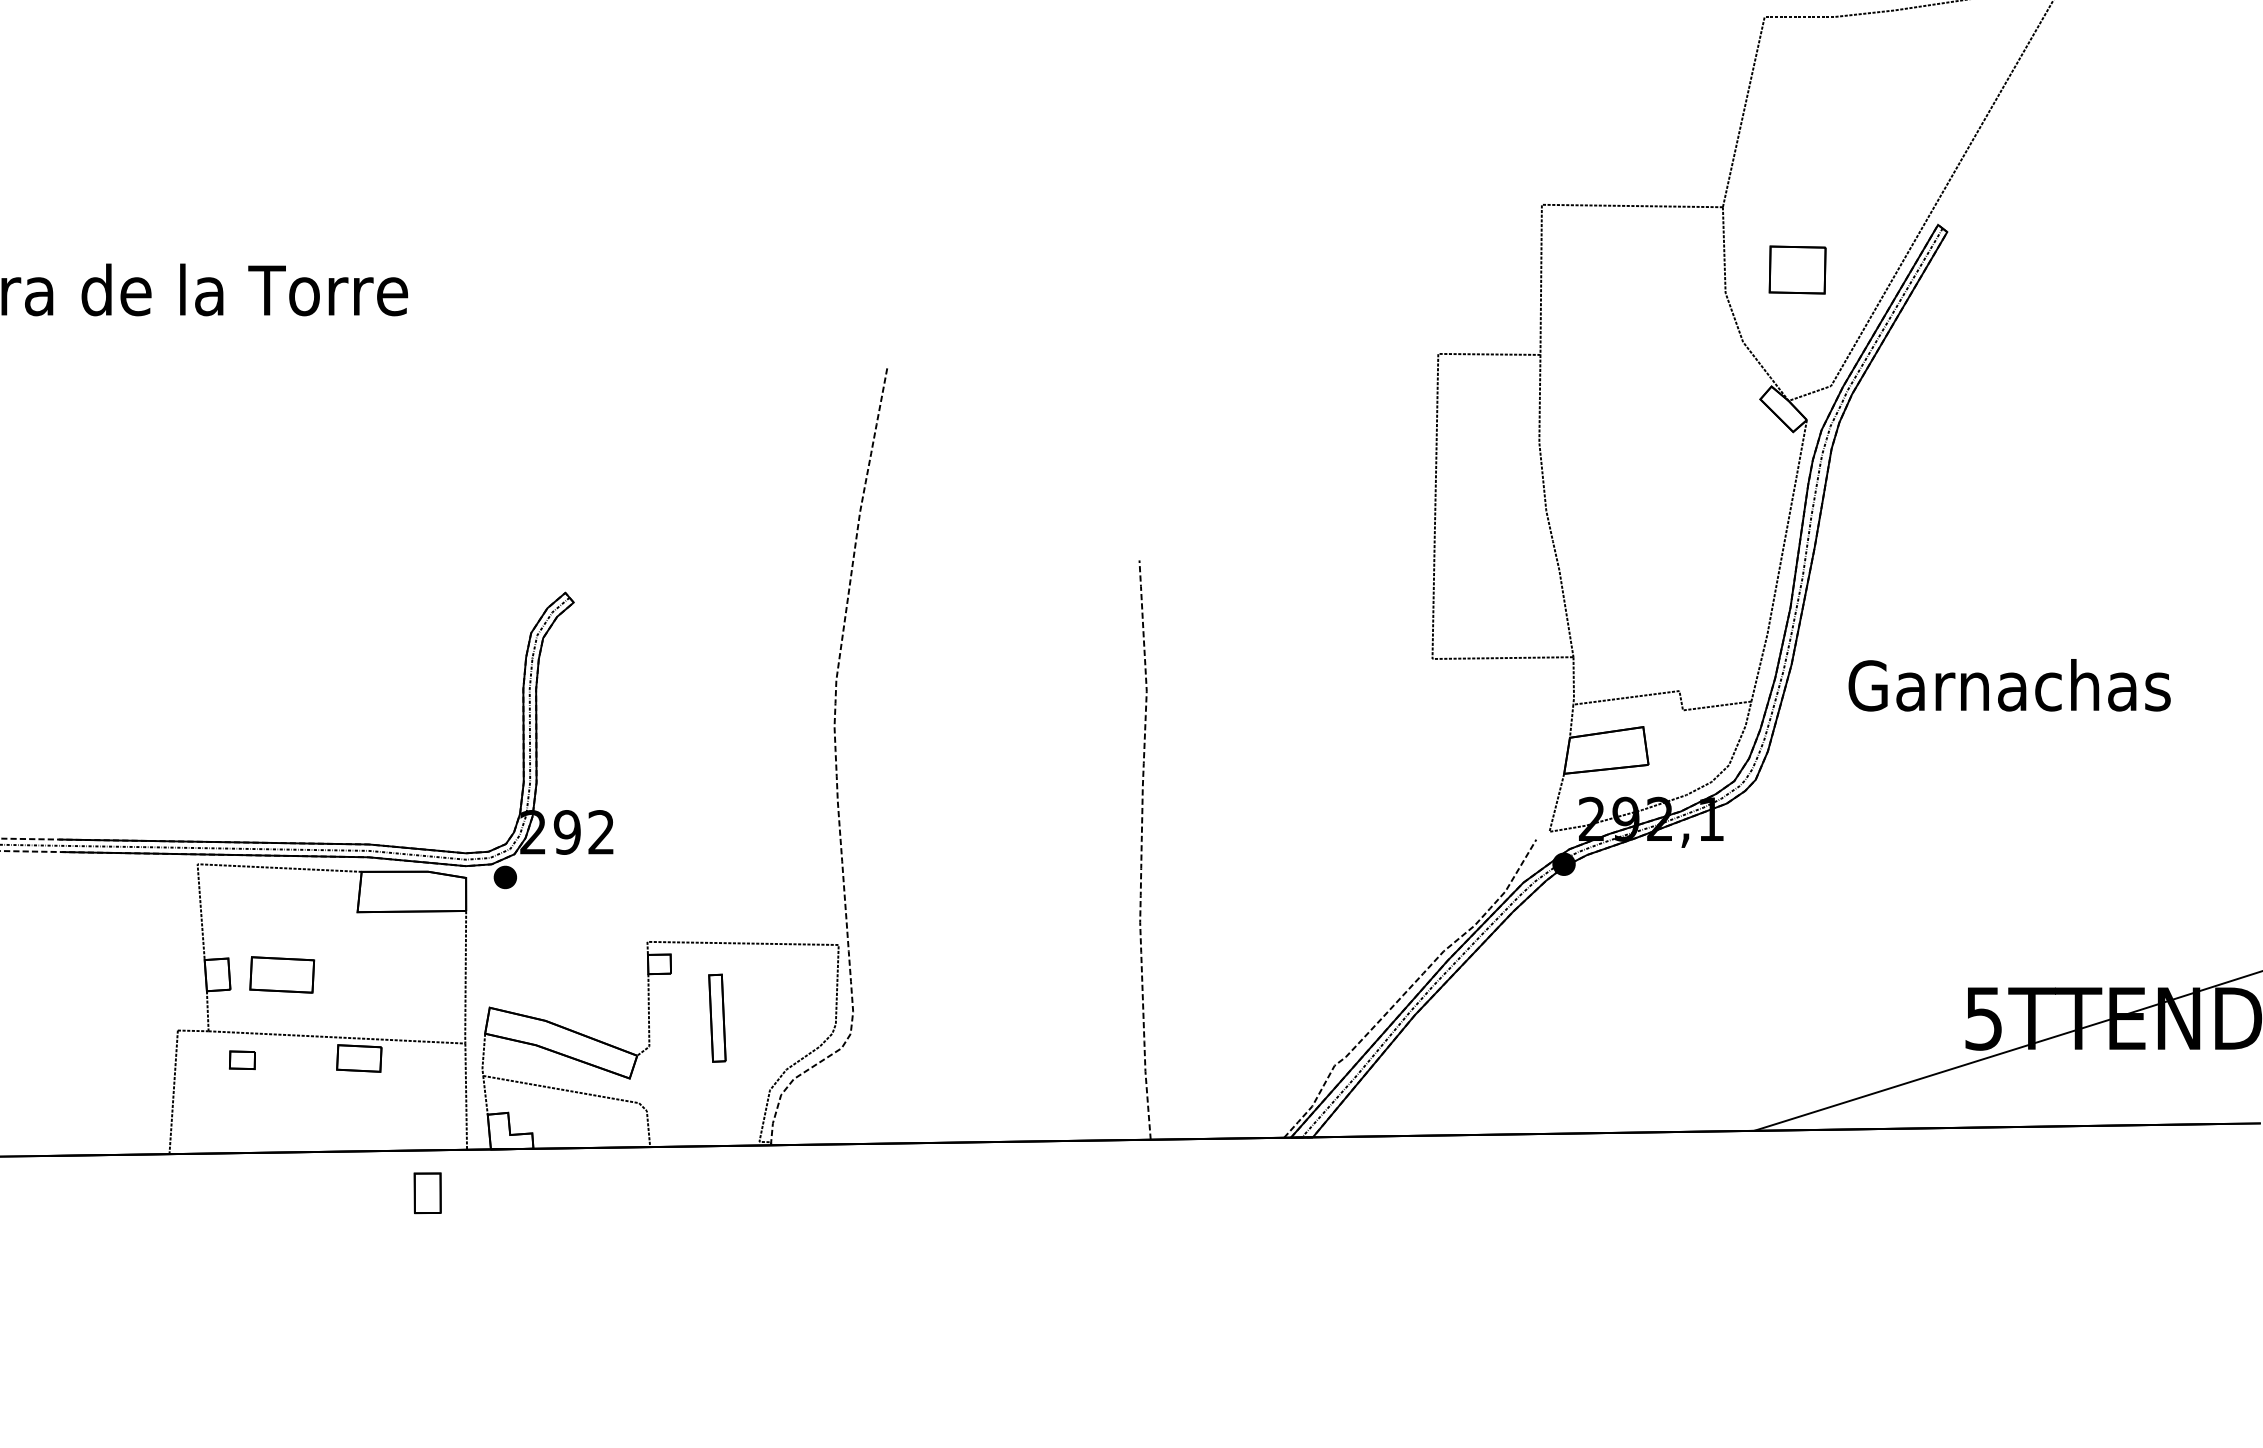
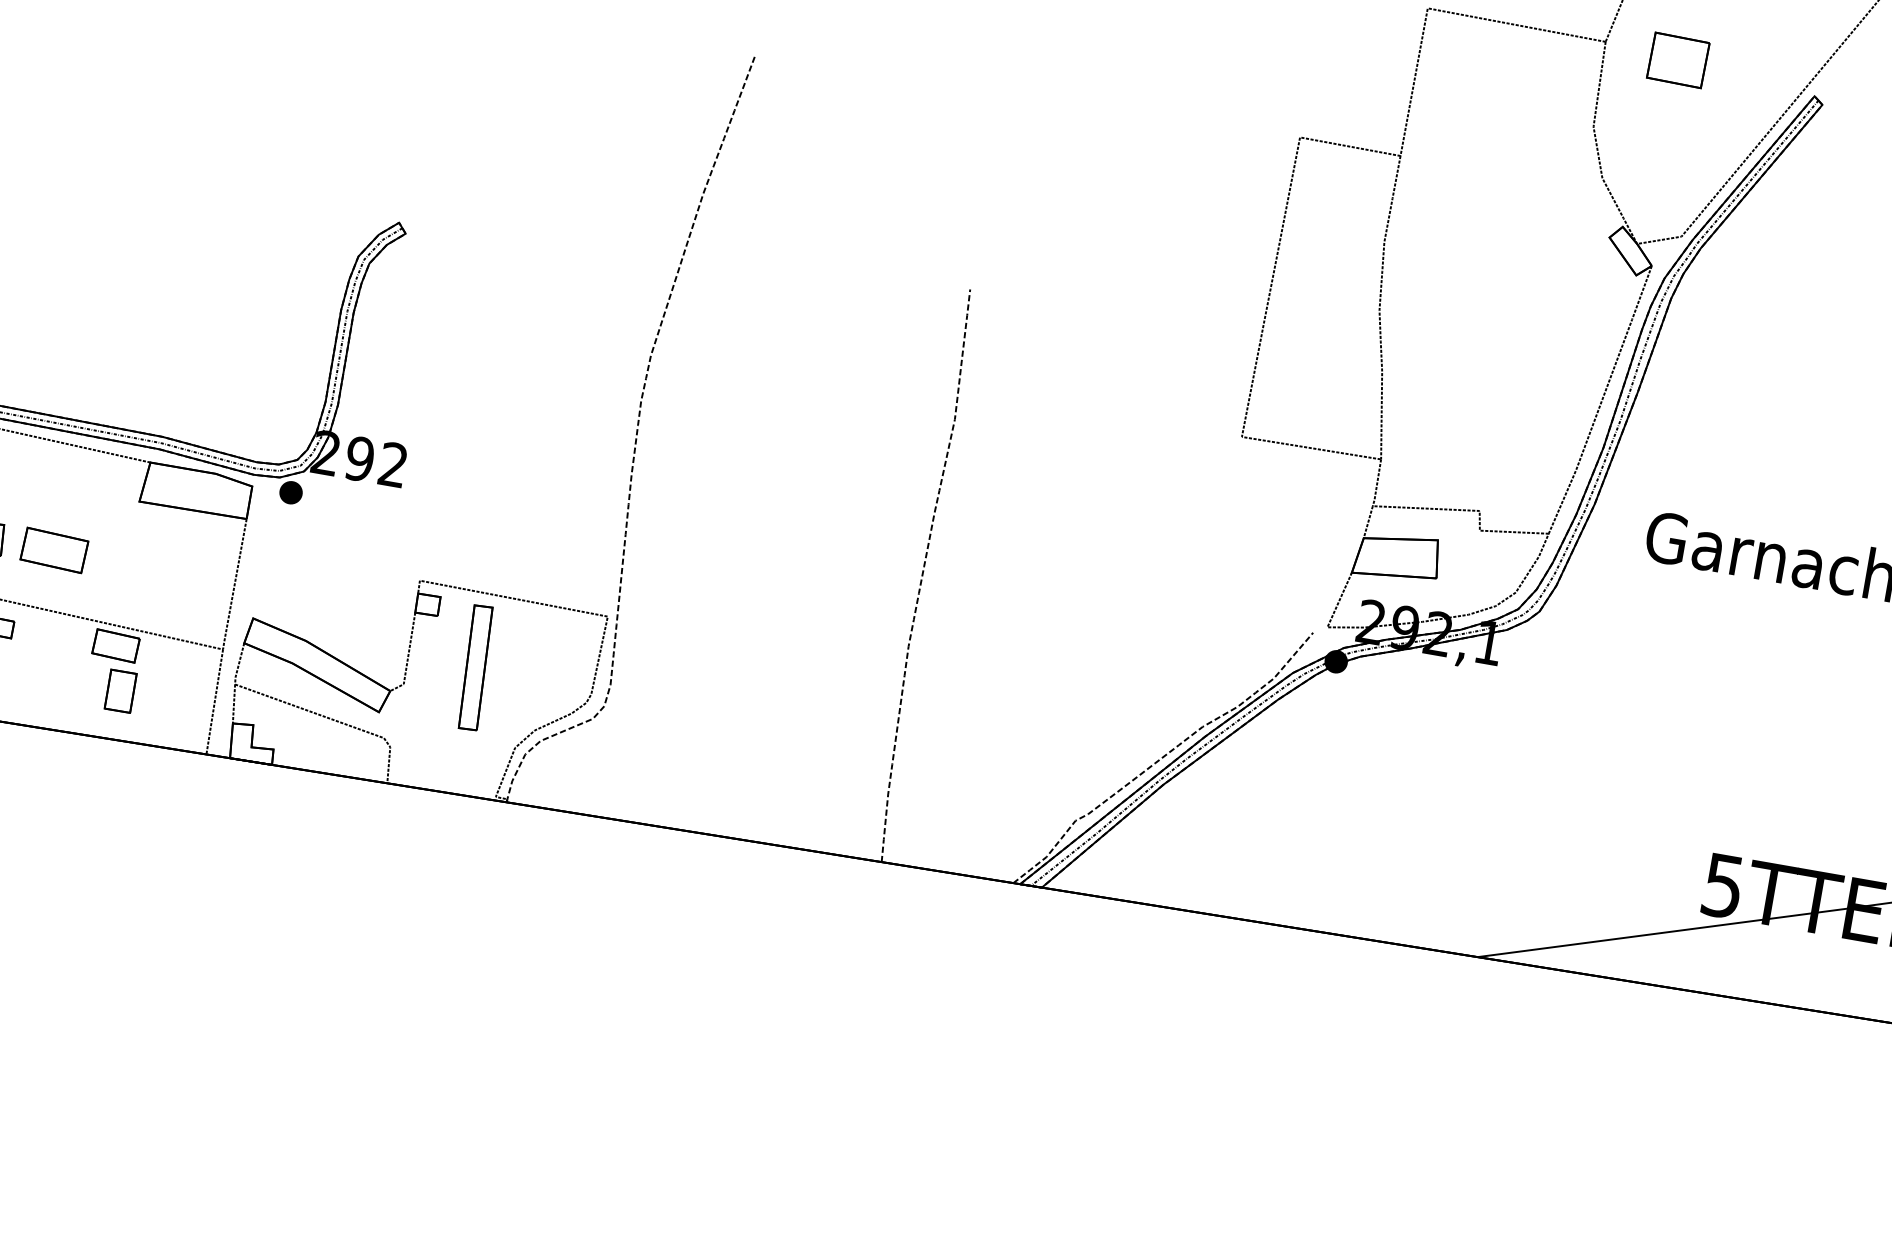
part: (1797, 269) -> (1678, 59), moved
part: (717, 1018) -> (475, 668), size x1.43
part: (427, 1193) -> (120, 691), moved

